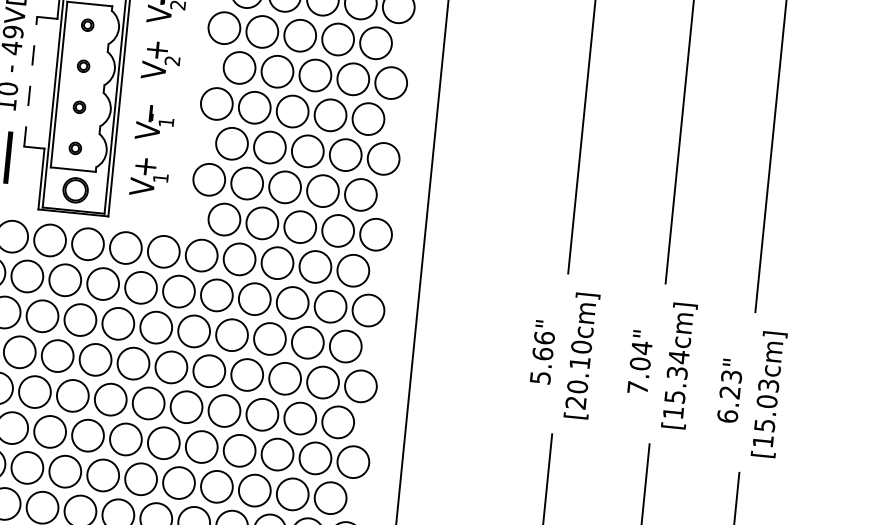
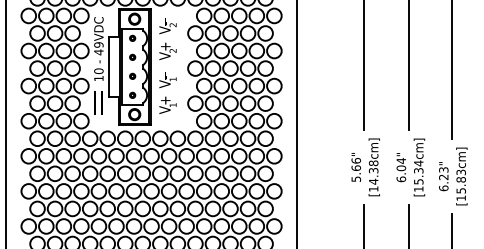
line: (31, 80) -> (109, 66), dashed -> solid
text: (578, 373) -> (373, 175), [20.10cm] -> [14.38cm]
text: (638, 388) -> (401, 179), 7.04" -> 6.04"
text: (765, 400) -> (460, 179), [15.03cm] -> [15.83cm]

